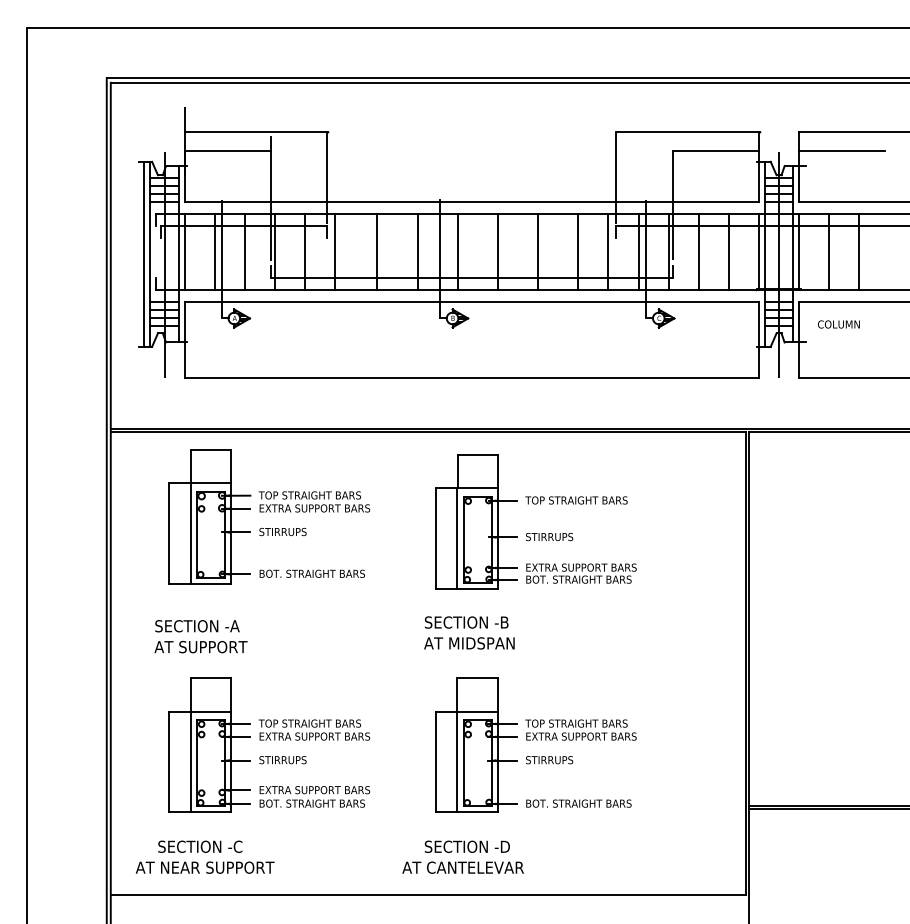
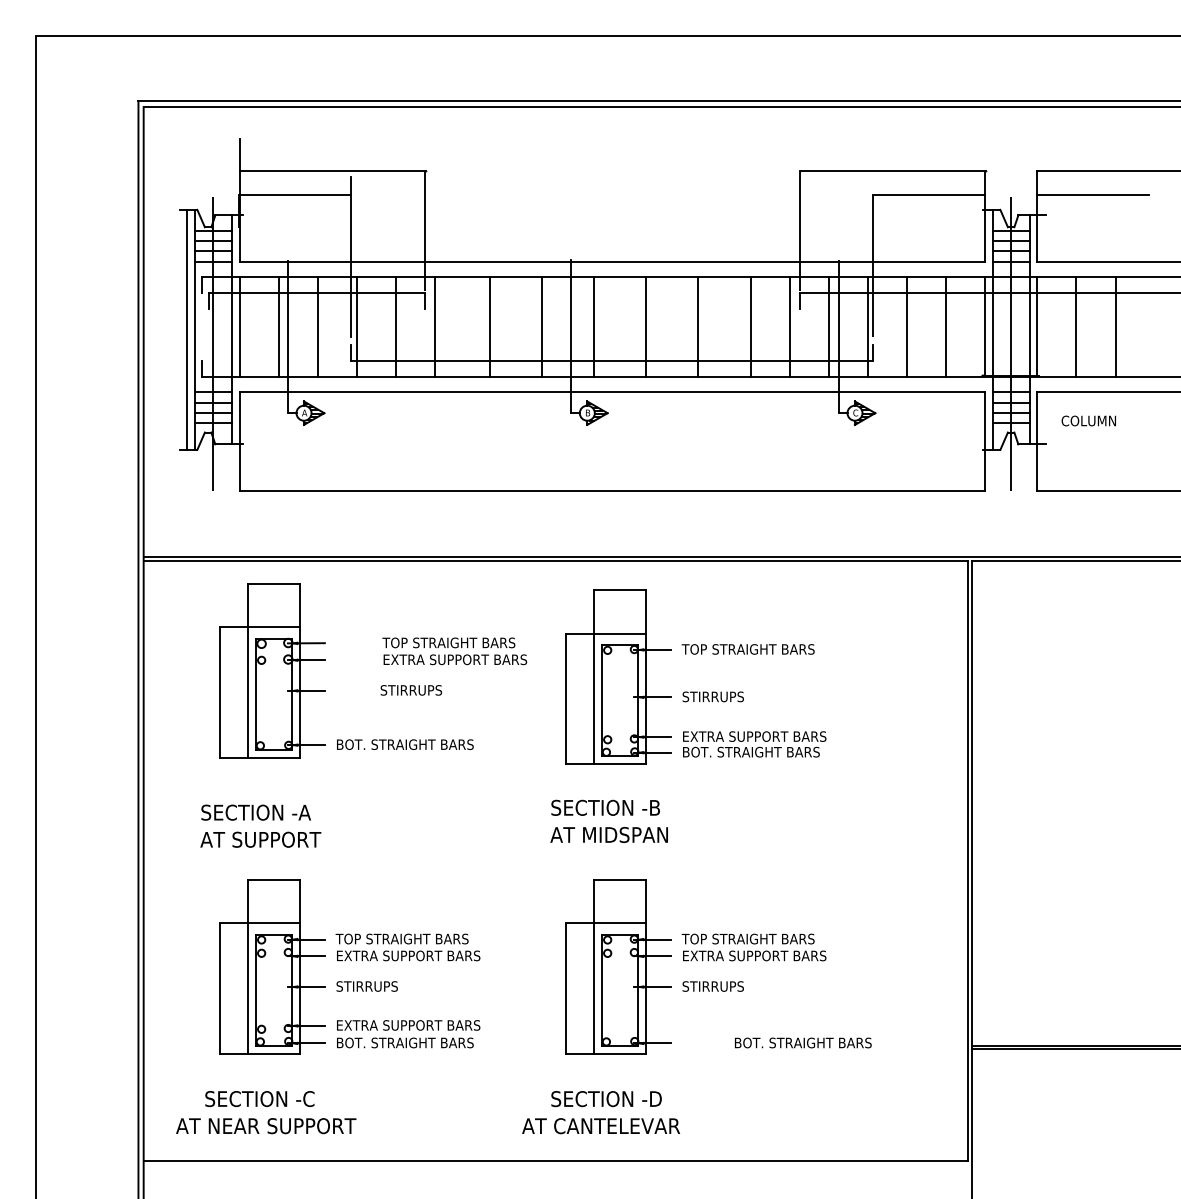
text: (314, 501) -> (454, 650), moved
text: (282, 531) -> (410, 689), moved
text: (578, 803) -> (802, 1042), moved

